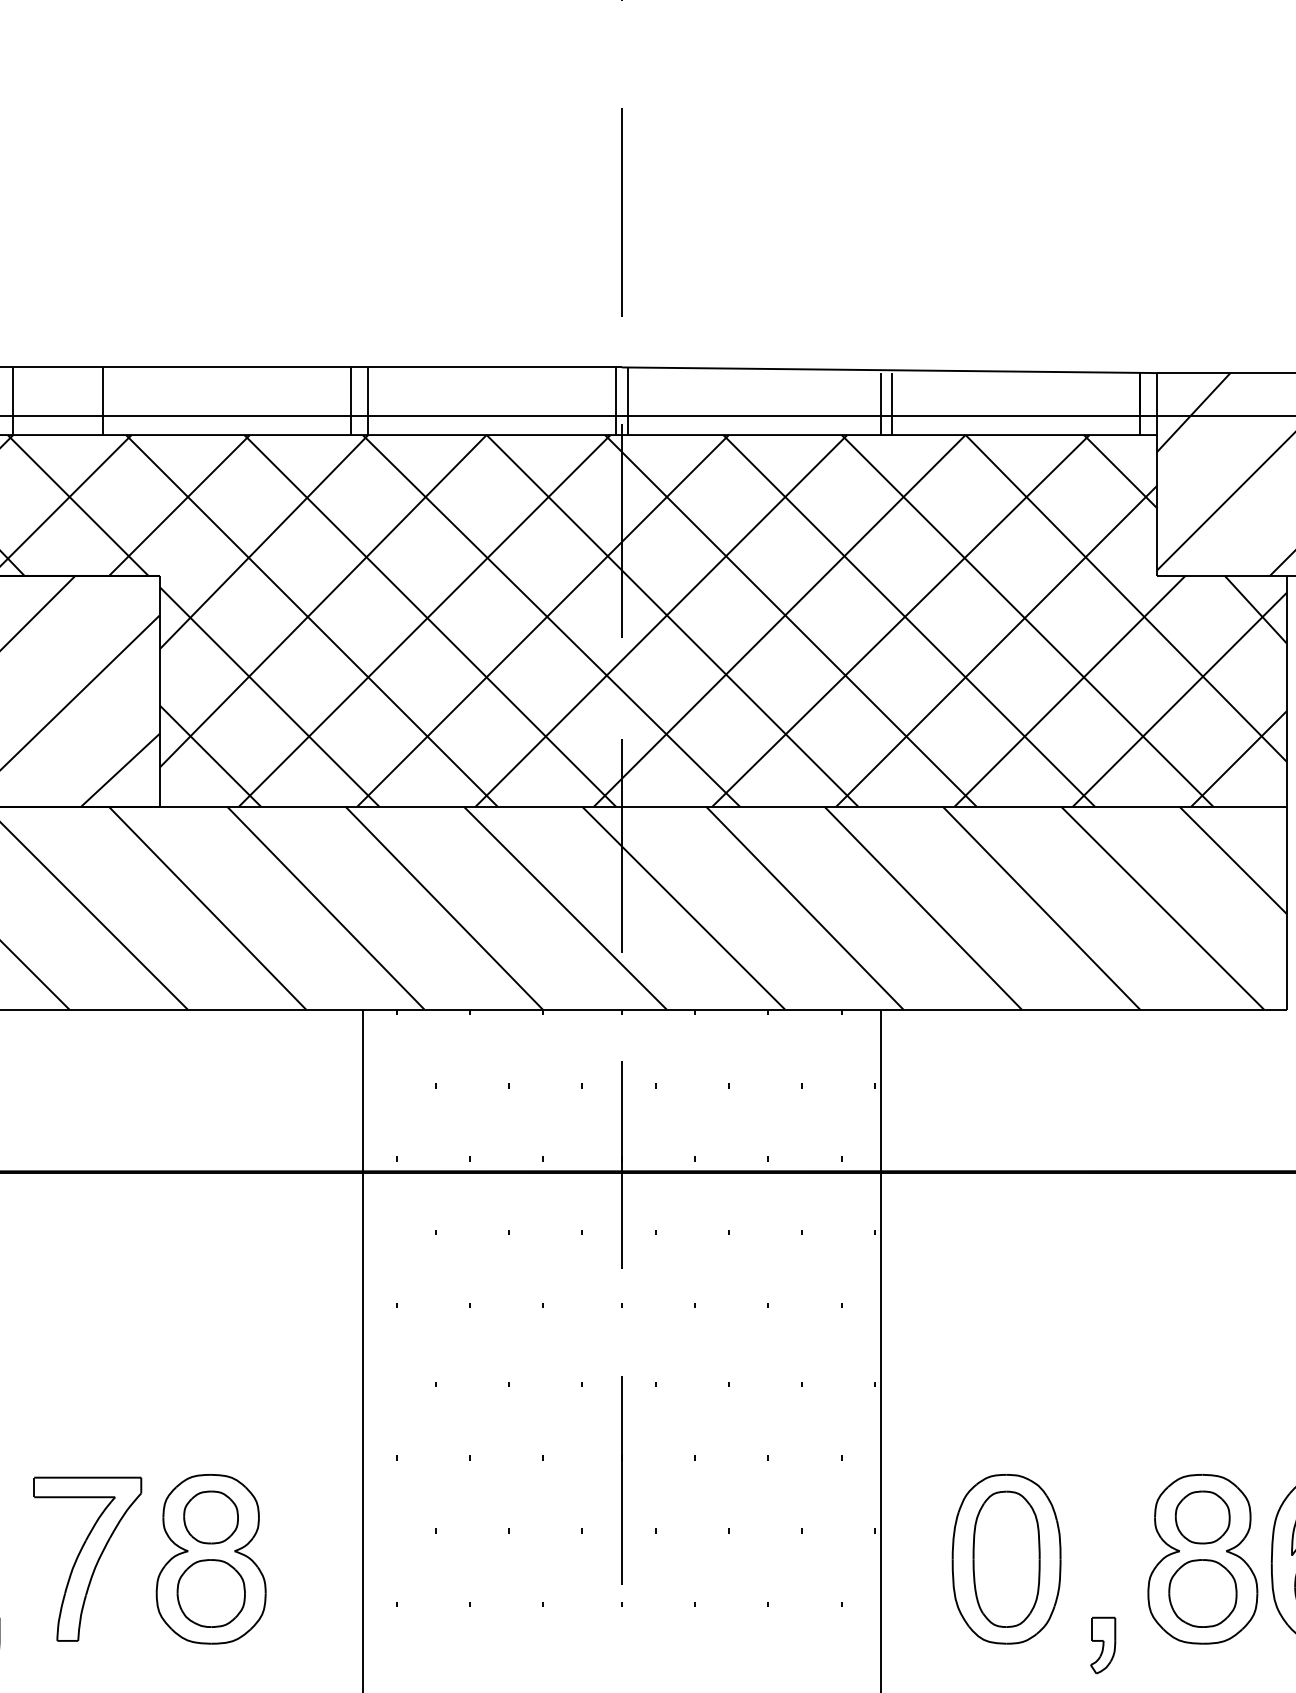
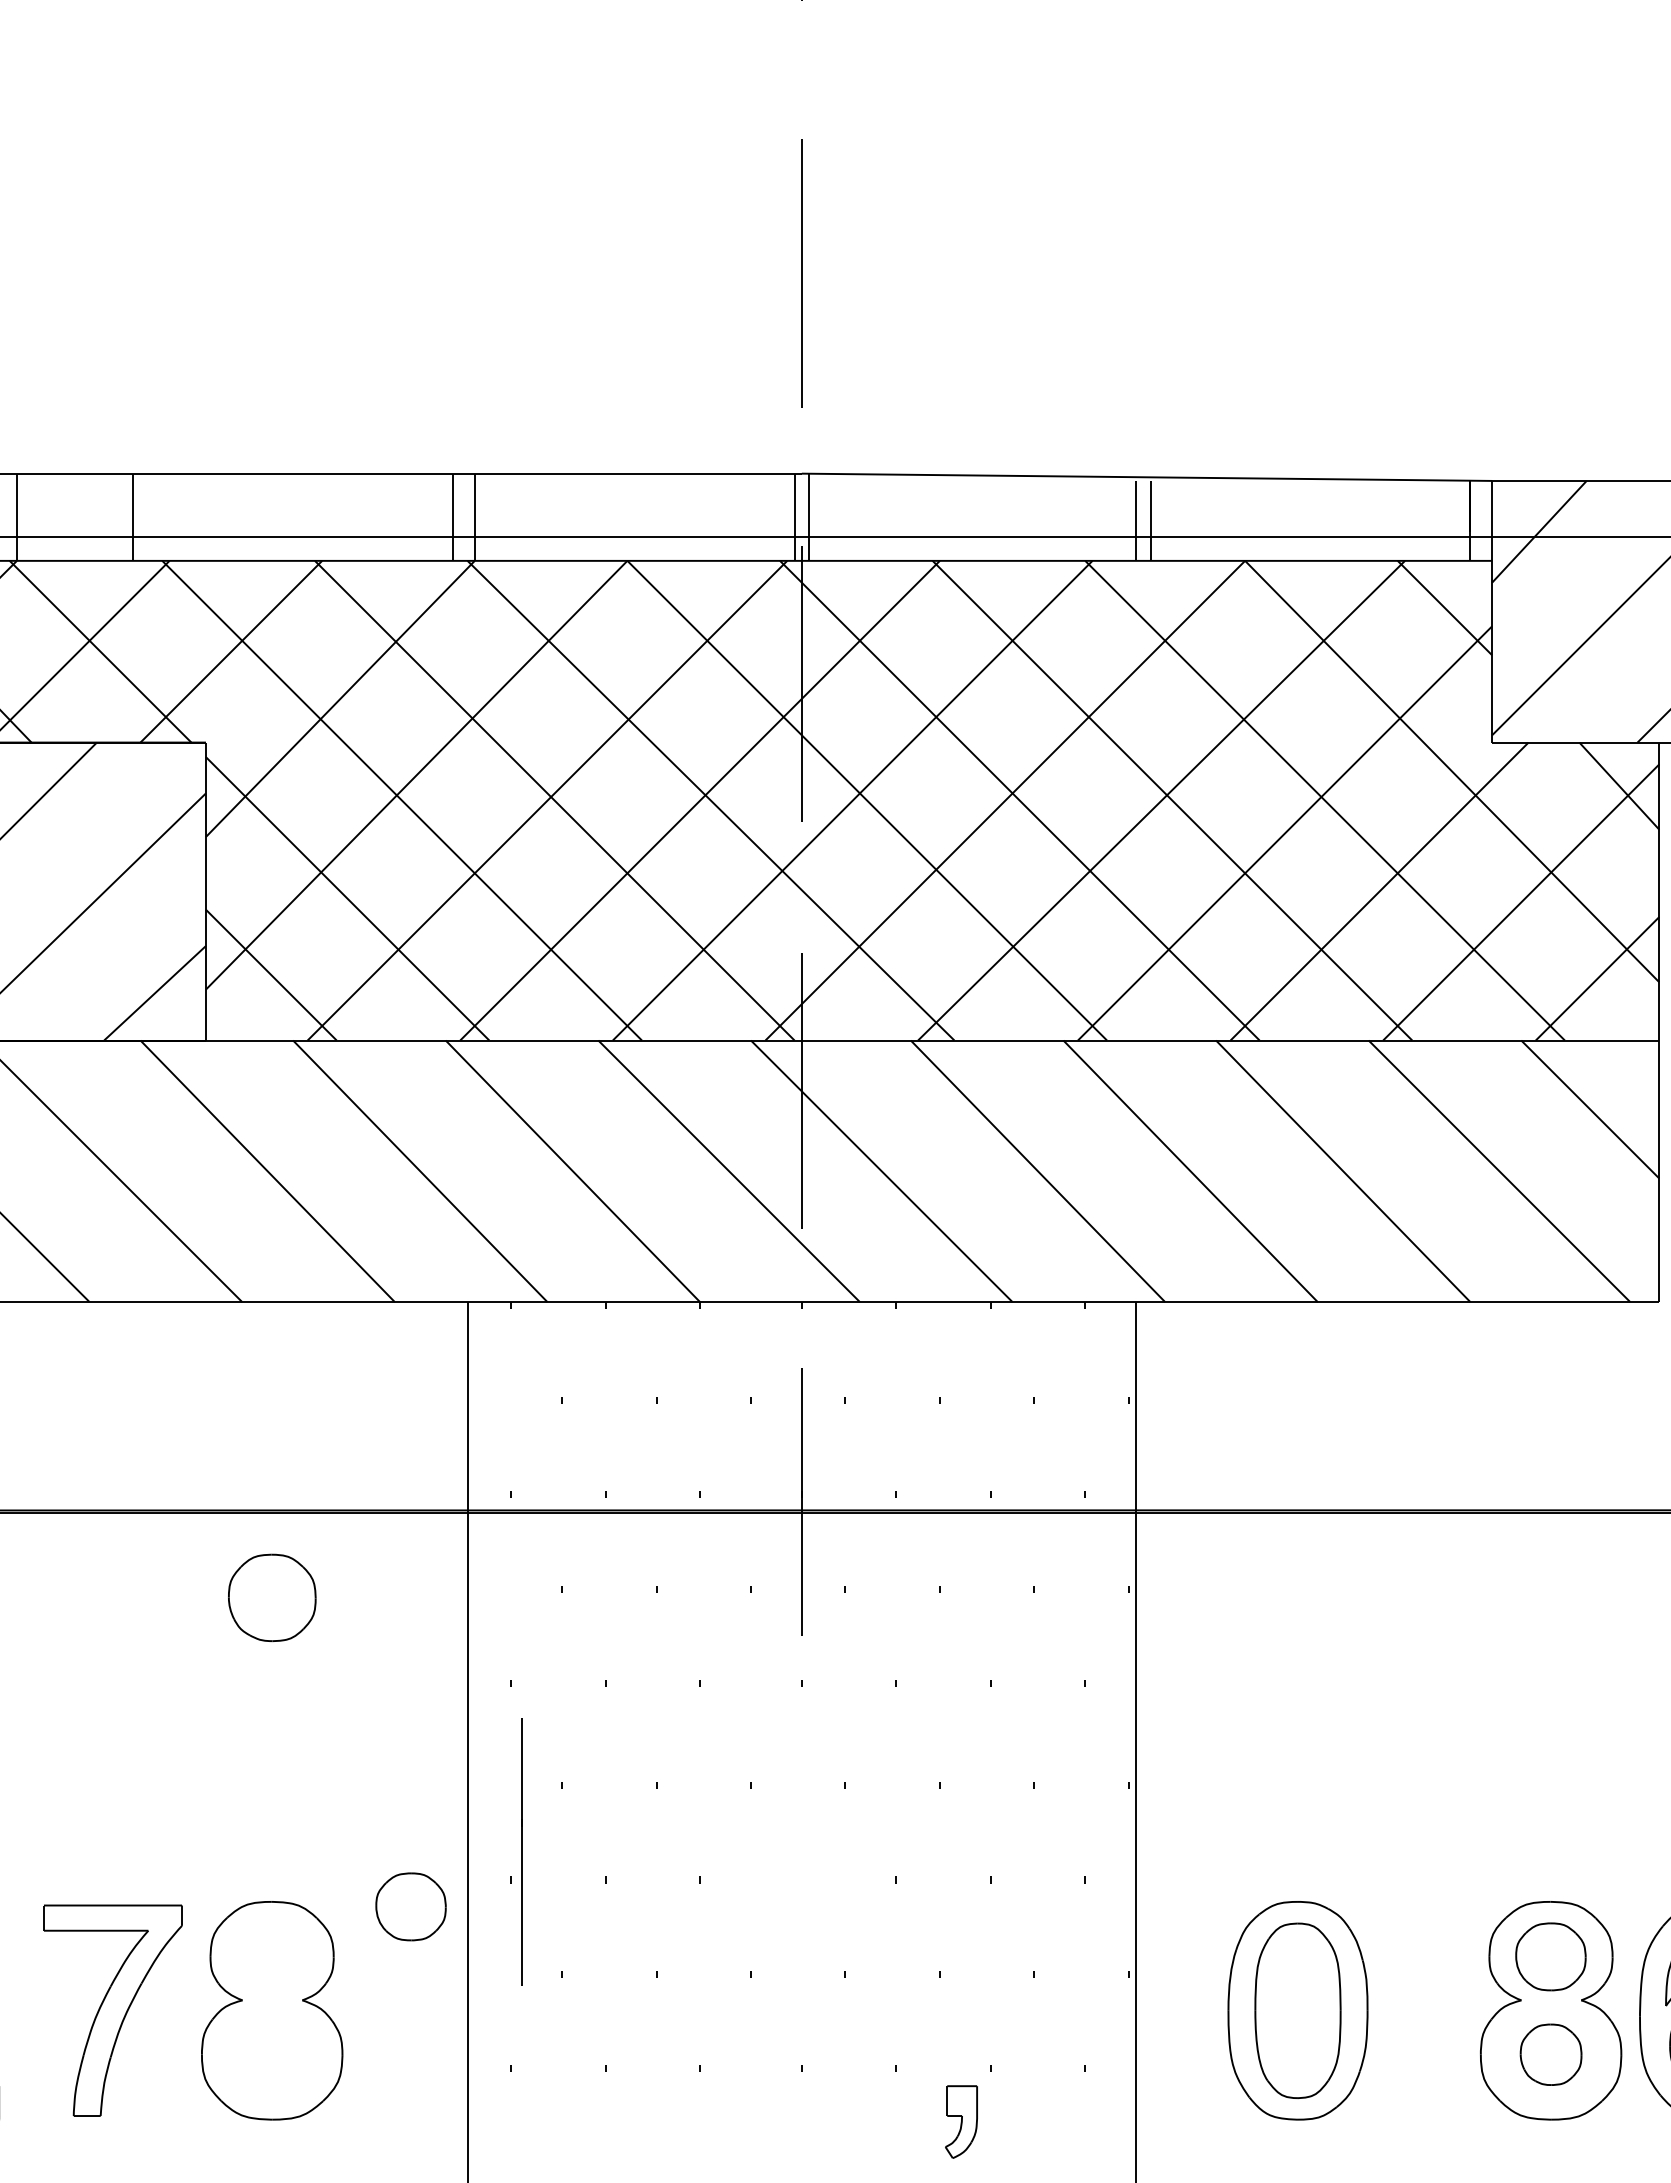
line: (621, 1480) -> (521, 1851), moved
part: (210, 1517) -> (410, 1906), moved
part: (211, 1593) -> (272, 1597), moved
part: (1202, 1593) -> (1550, 2054), size x0.7
part: (1103, 1645) -> (961, 2121), moved

